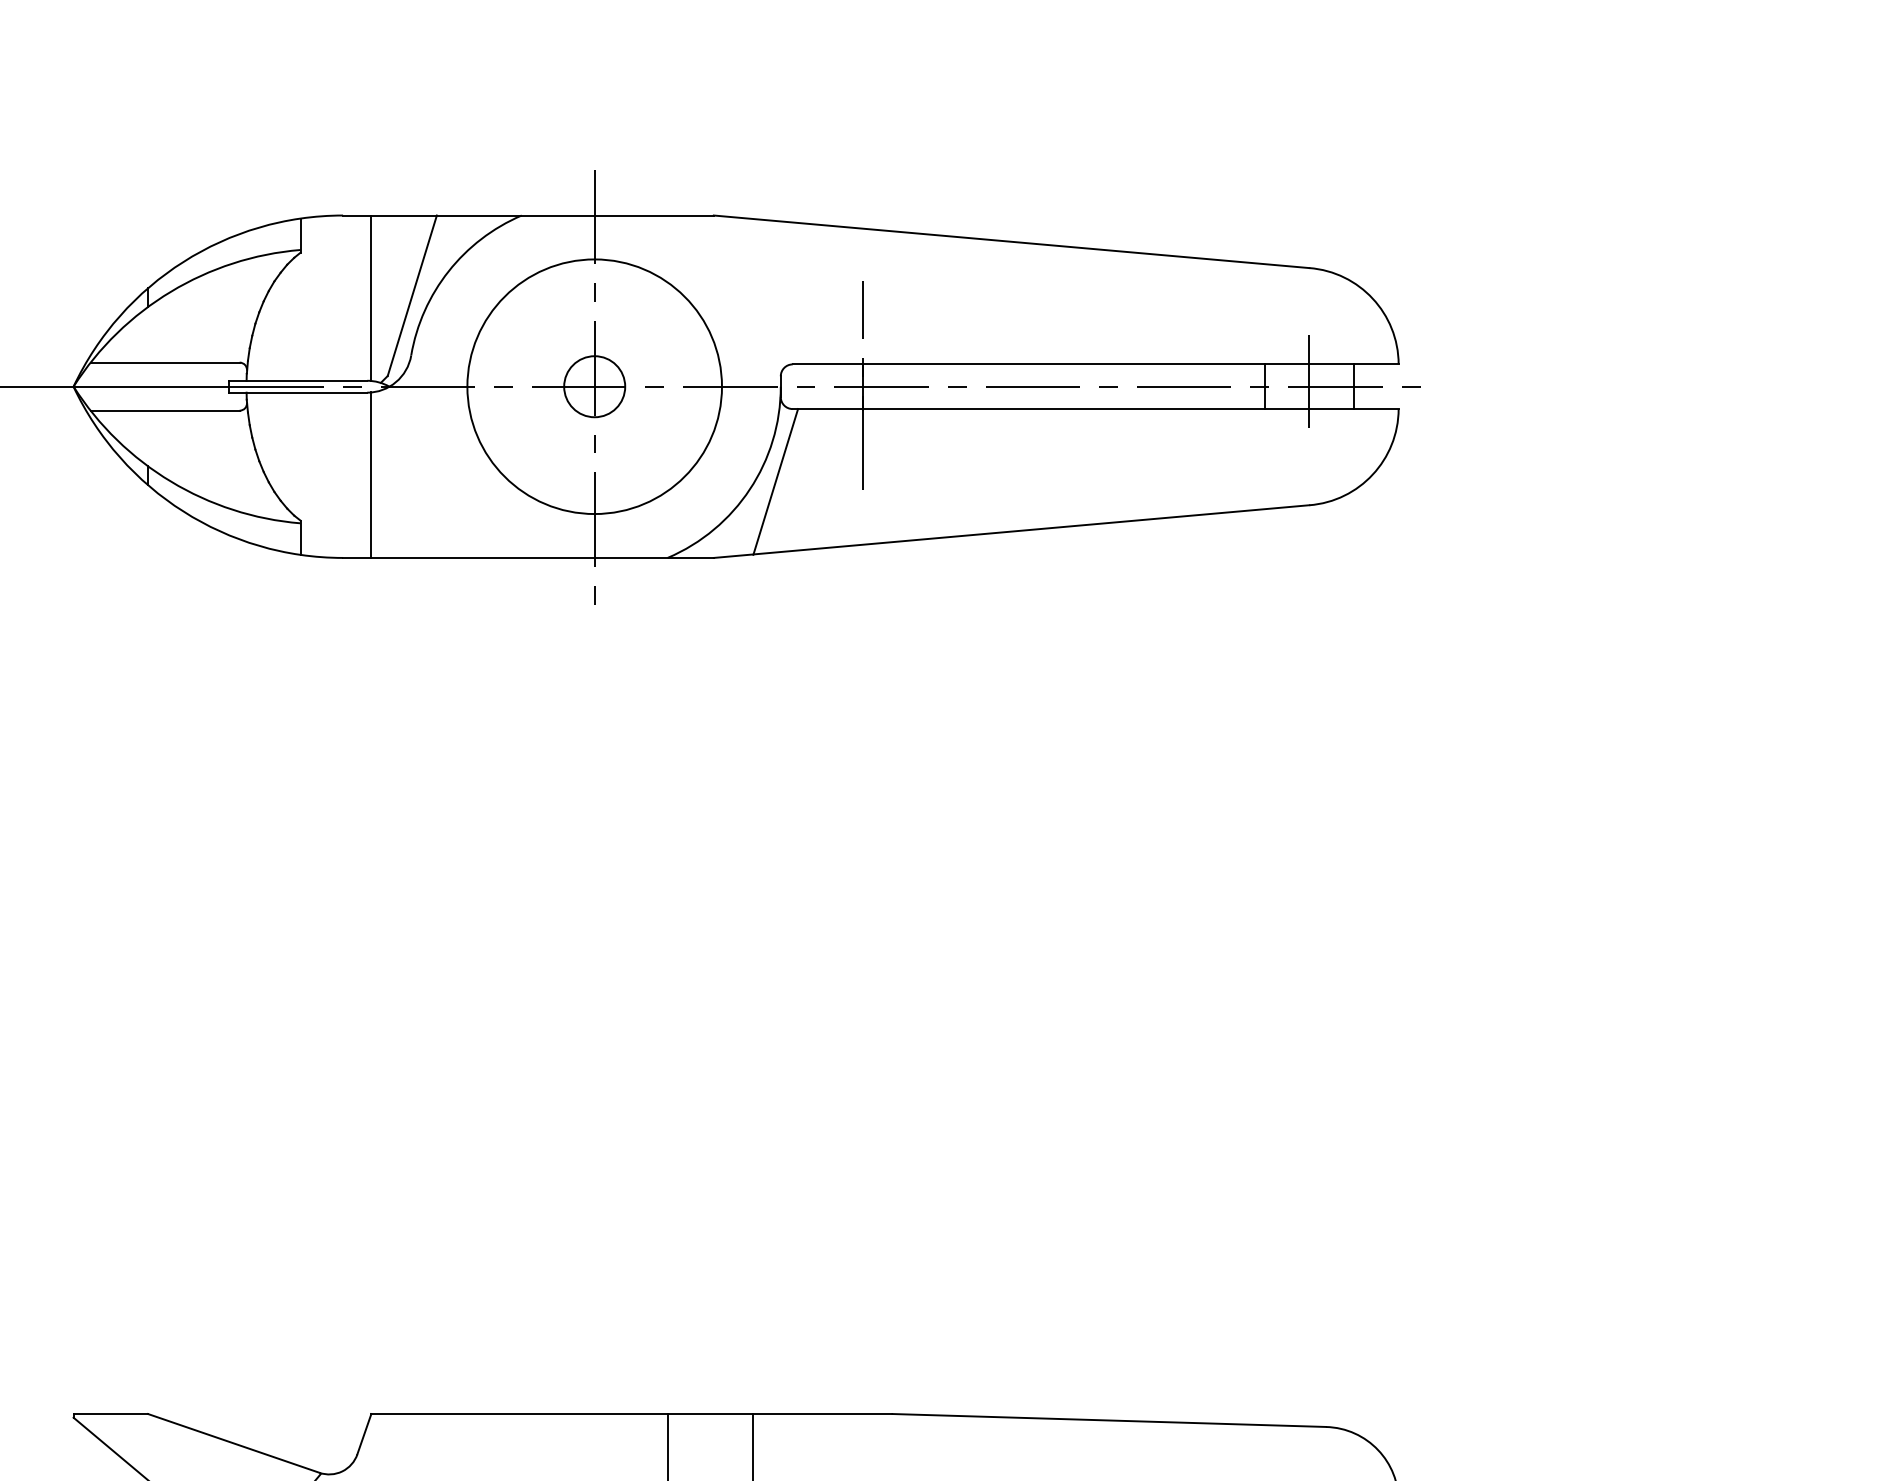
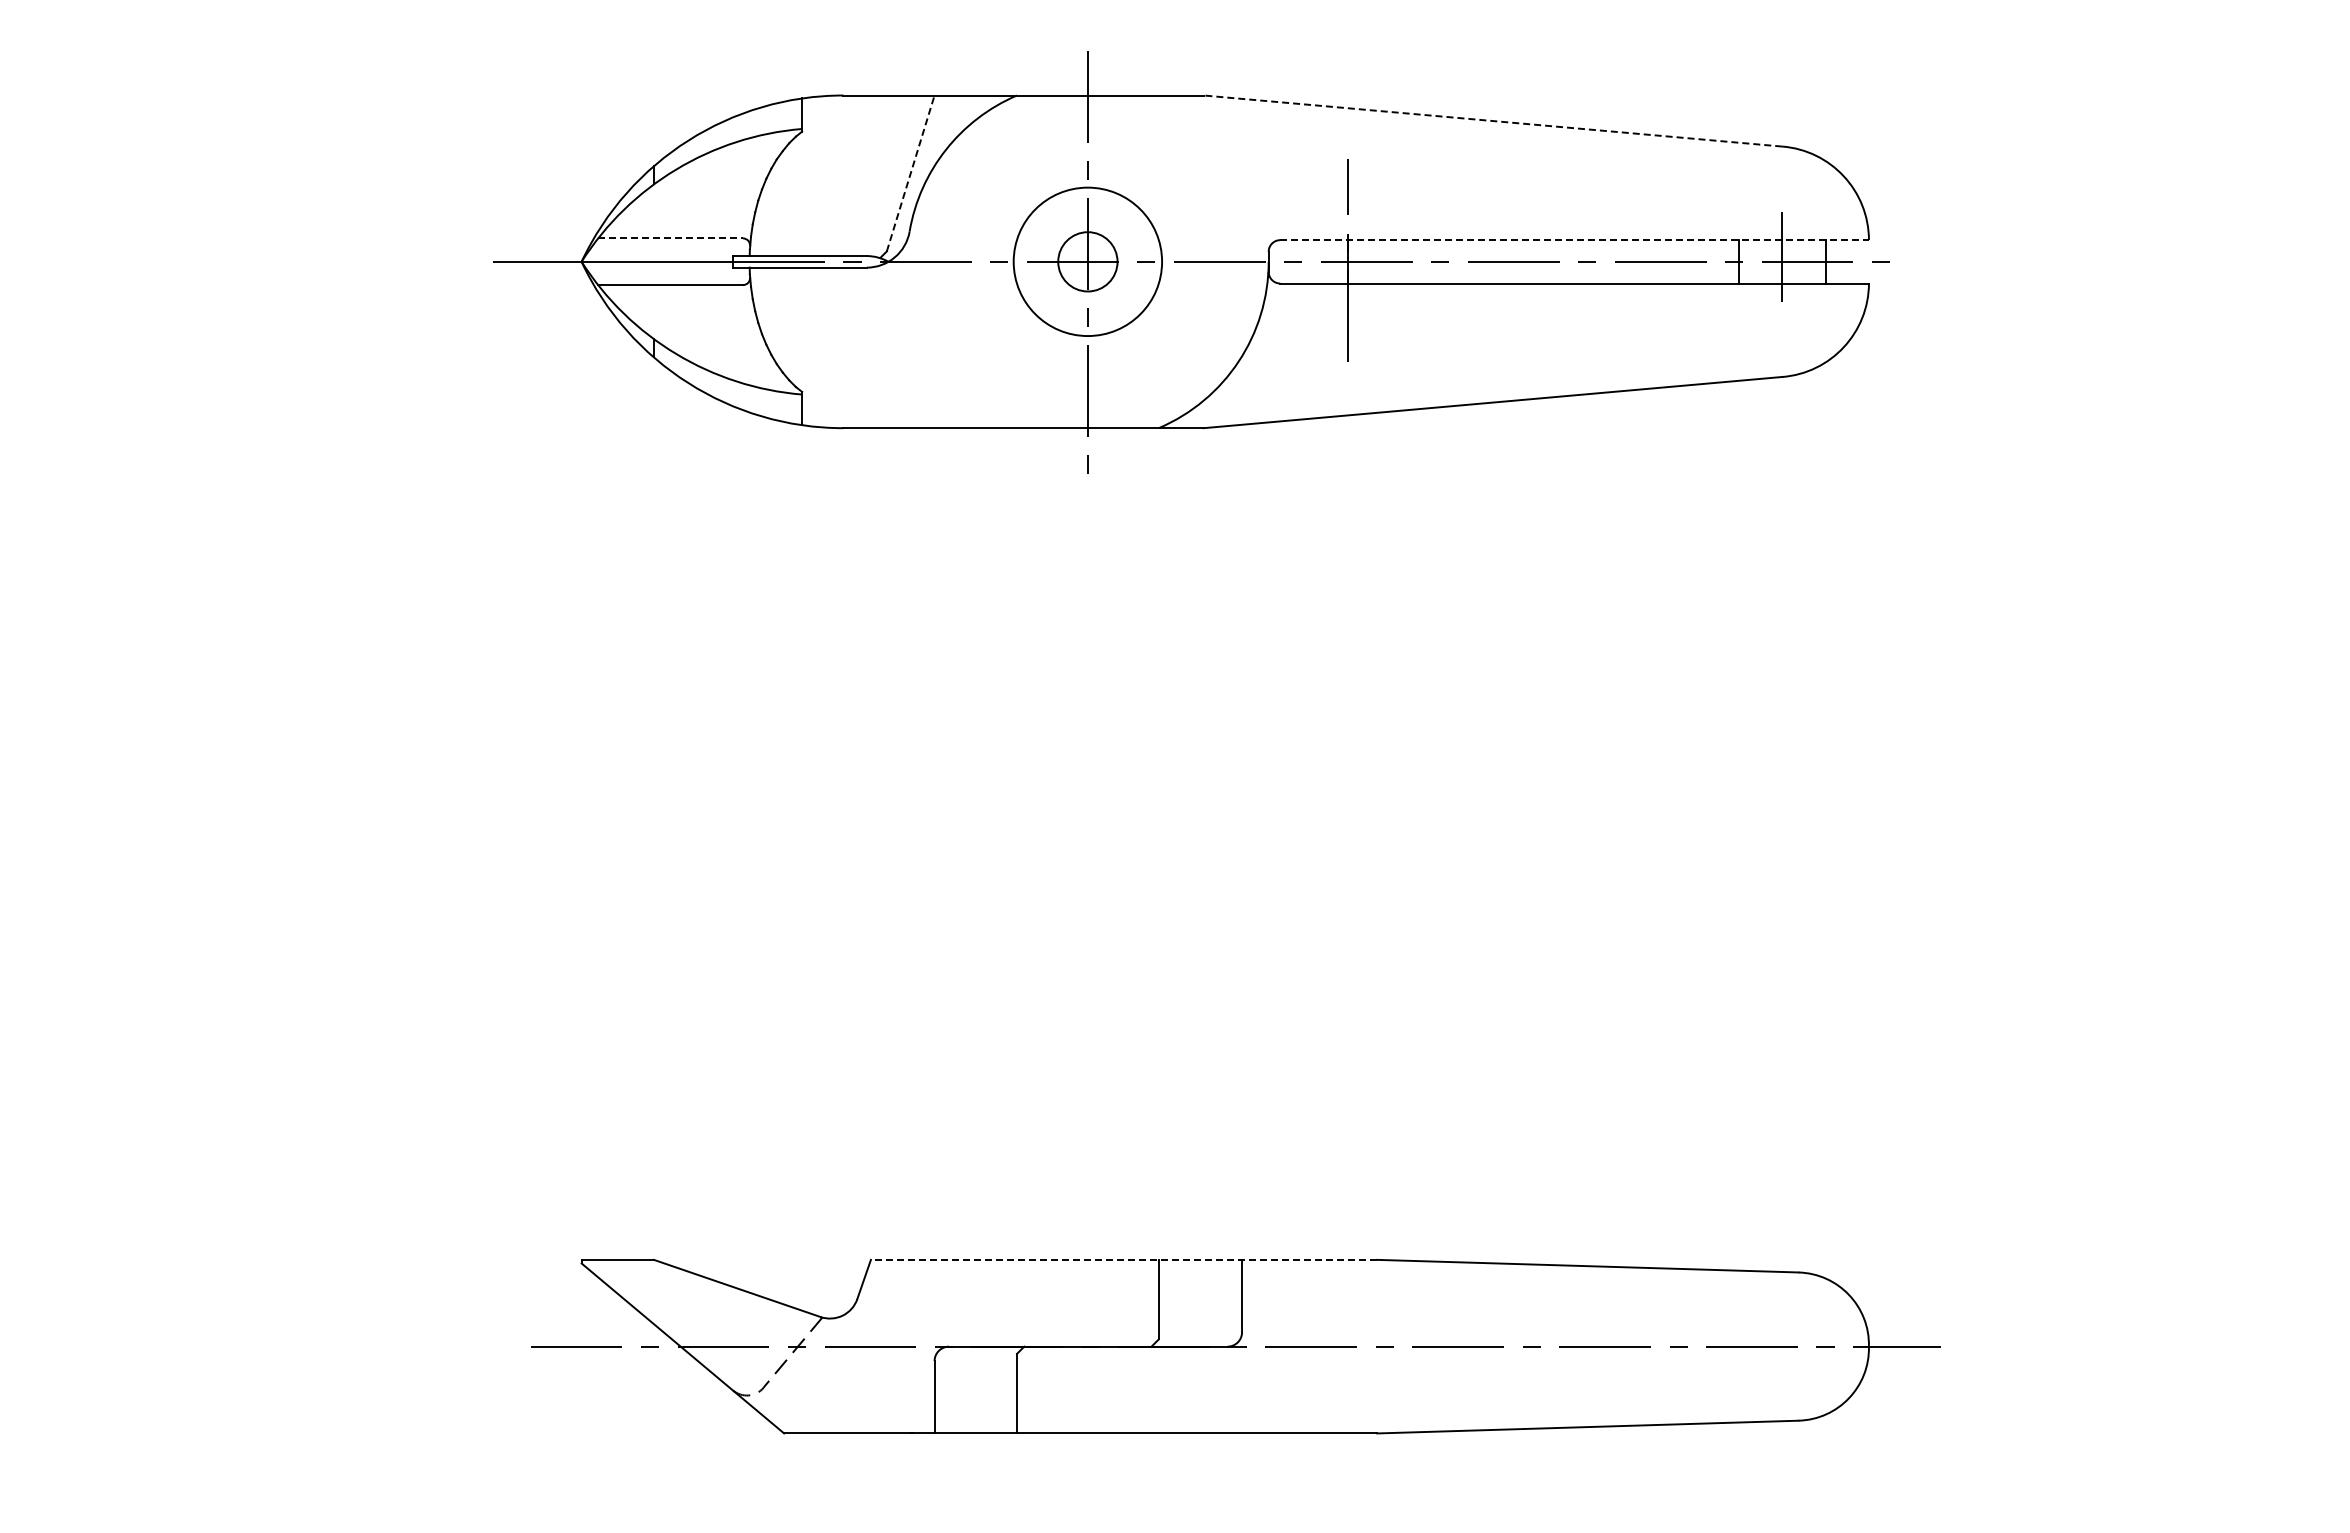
line: (1011, 242) -> (1492, 121), solid -> dashed
line: (412, 295) -> (910, 173), solid -> dashed
line: (370, 297) -> (870, 175), removed
line: (166, 362) -> (671, 238), solid -> dashed
line: (1096, 364) -> (1575, 240), solid -> dashed
circle: (594, 386) -> (1087, 261), size x0.6
line: (370, 474) -> (870, 347), removed
line: (775, 482) -> (1263, 354), removed
line: (631, 1413) -> (1123, 1259), solid -> dashed

